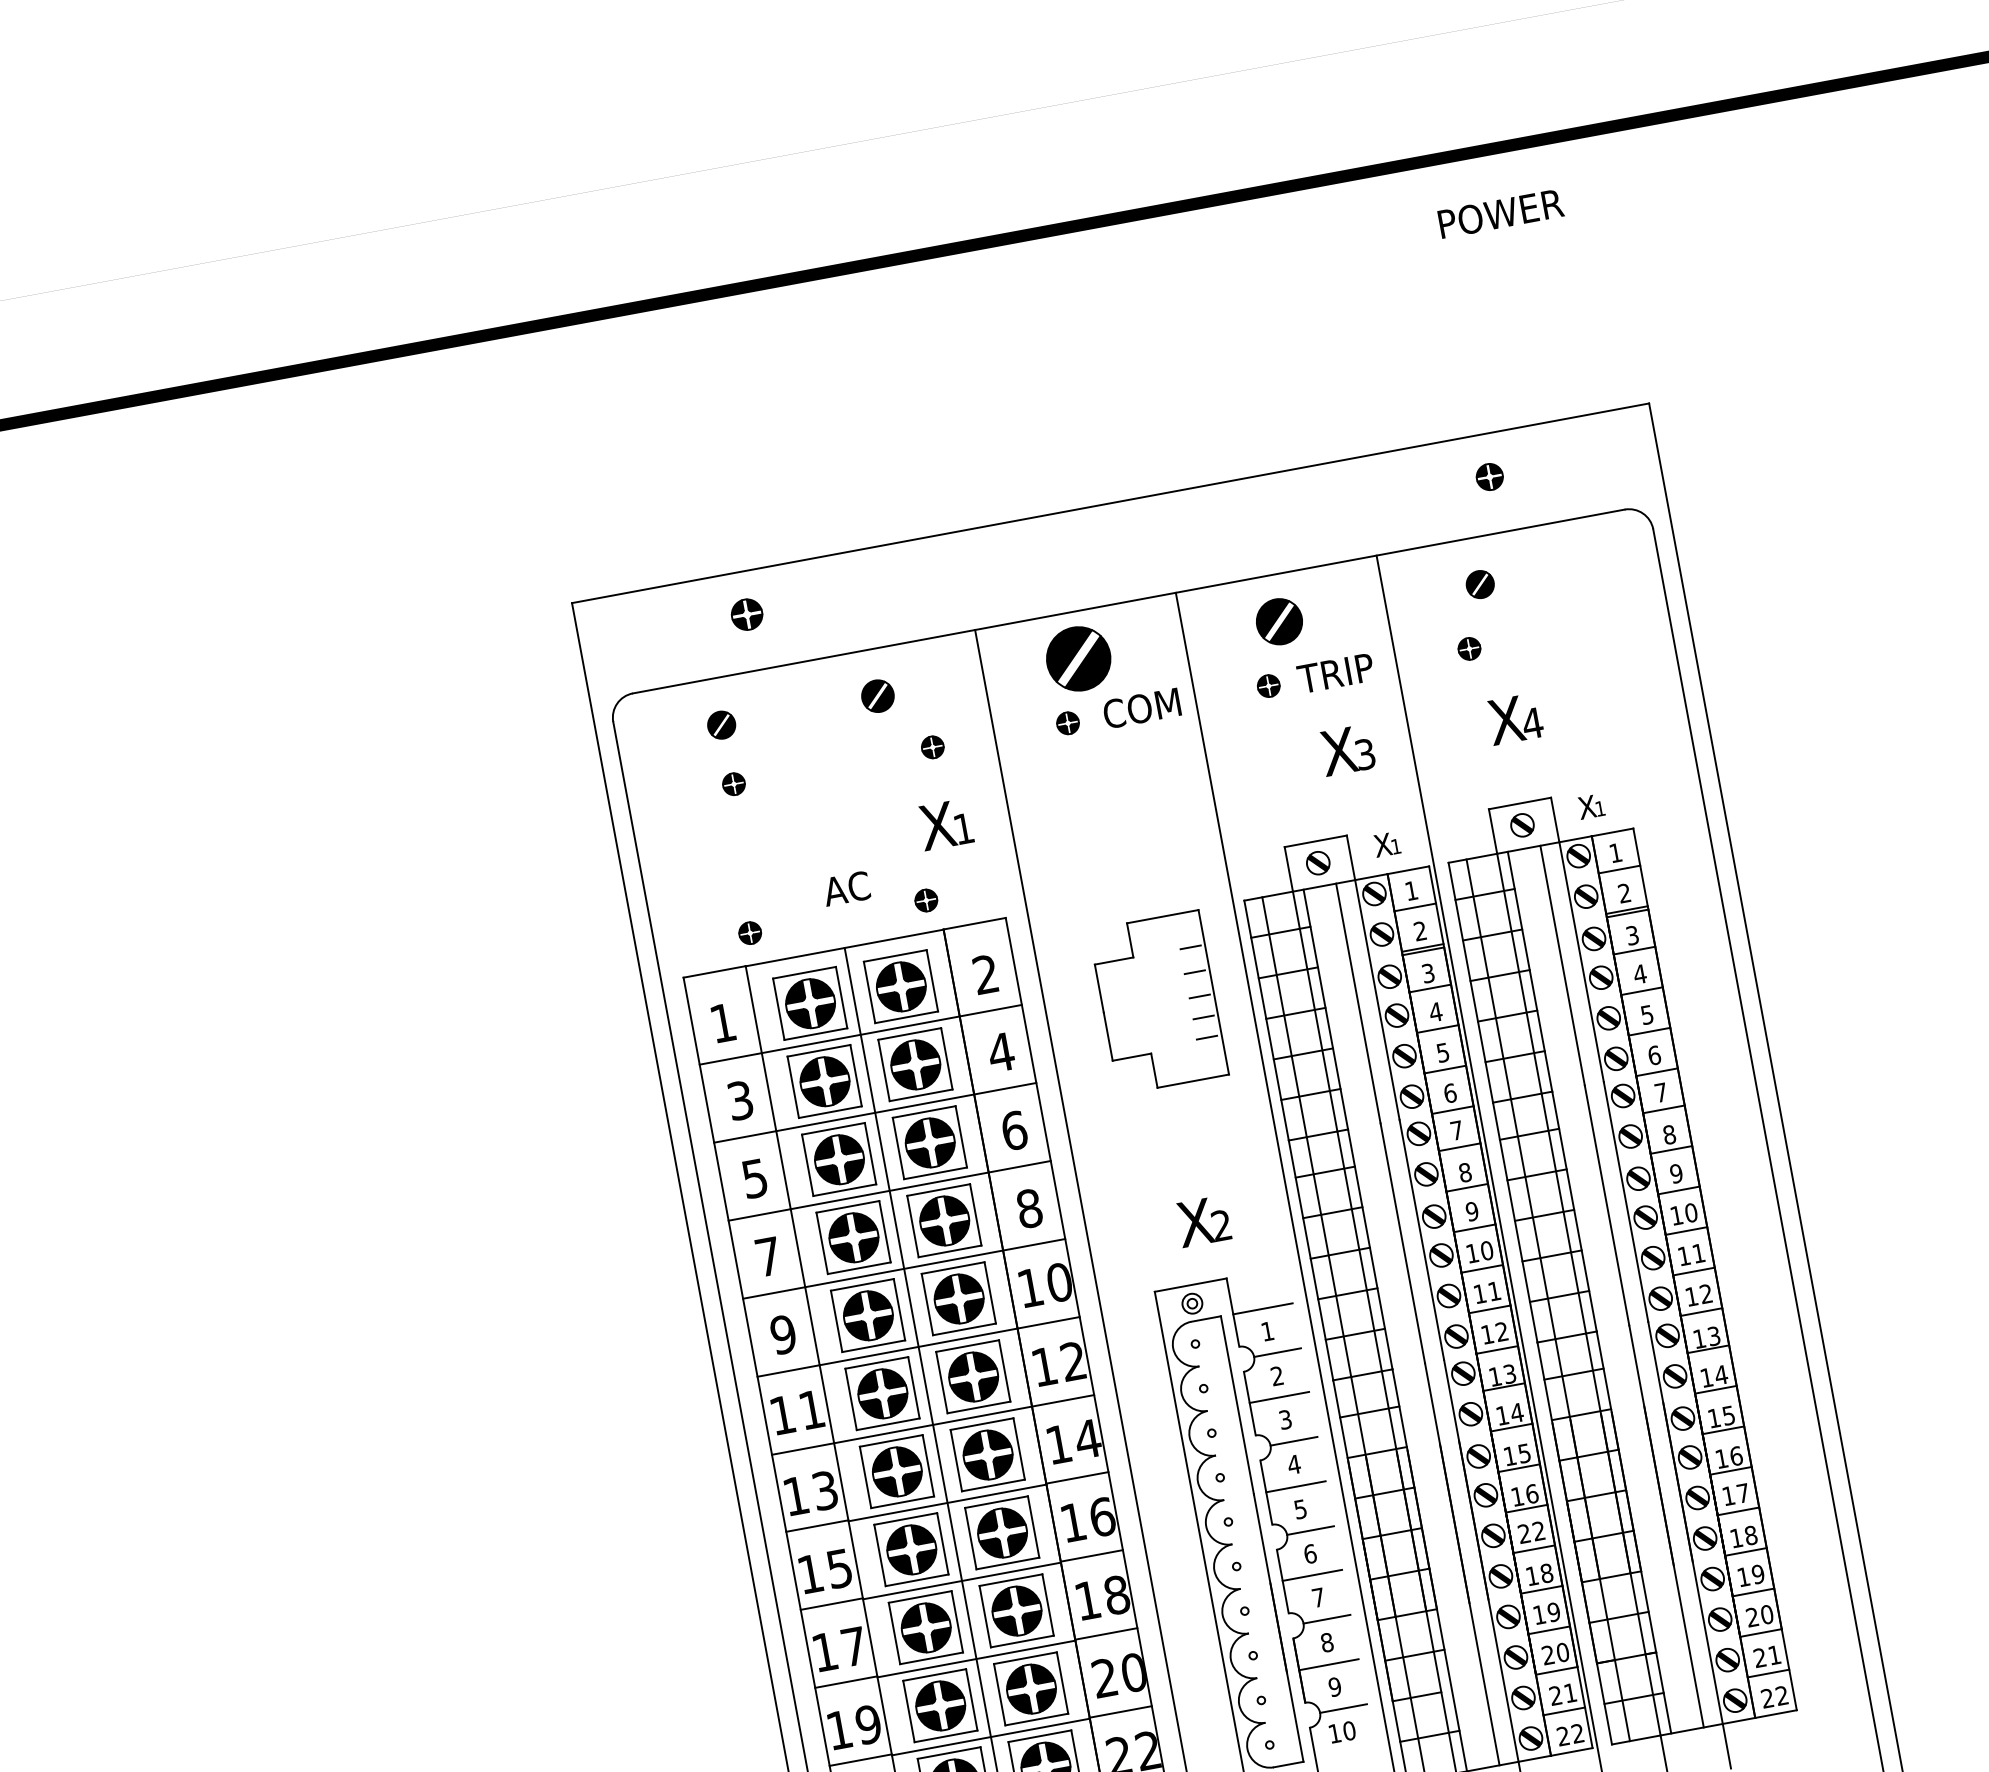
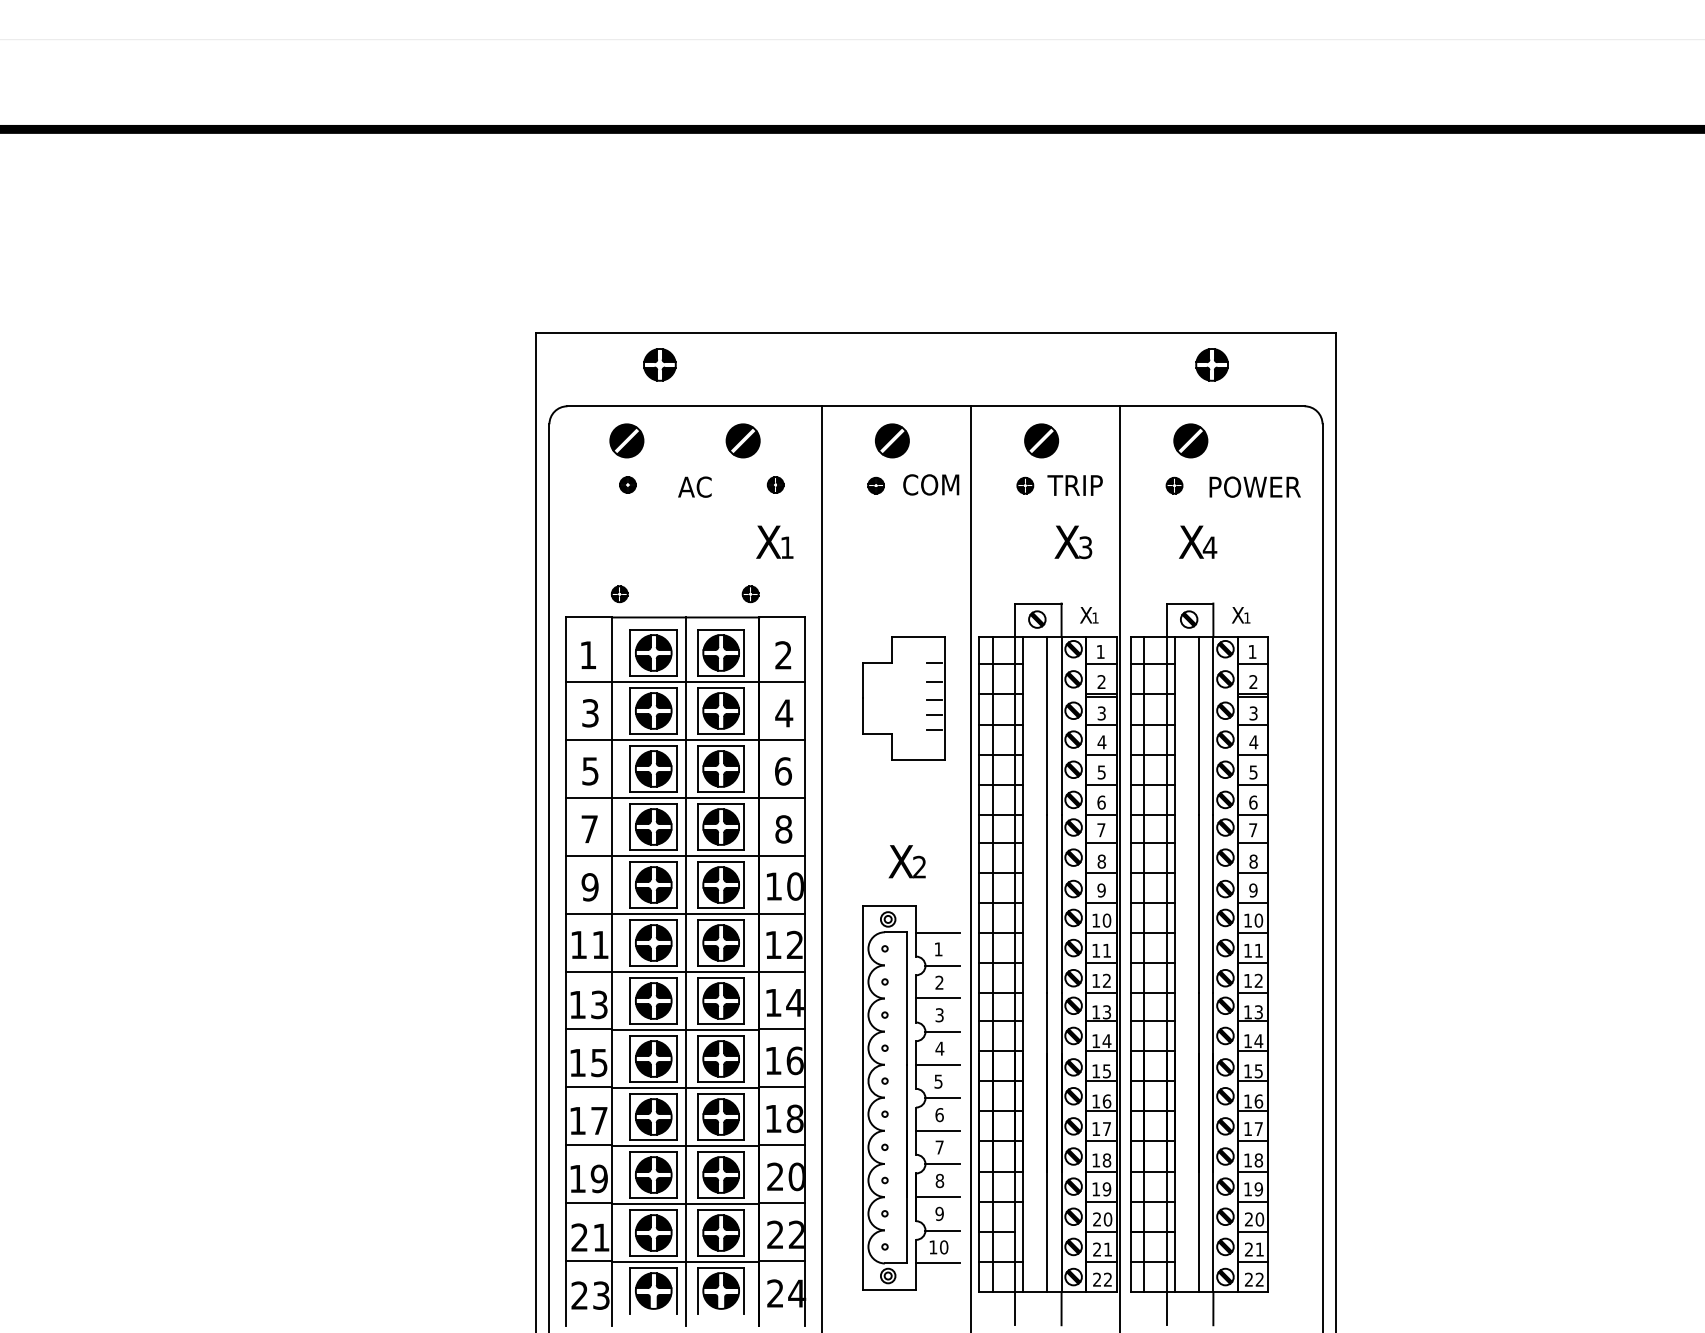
text: (1499, 212) -> (1254, 486), moved
part: (1488, 476) -> (1211, 364), size x1.67
part: (1479, 584) -> (1190, 440), size x1.67
part: (746, 614) -> (659, 364), size x1.43
part: (1078, 658) -> (892, 440), size x0.71
part: (877, 695) -> (742, 440), size x1.43
part: (720, 724) -> (626, 440), size x1.67
text: (845, 887) -> (694, 486), moved
text: (1531, 1531) -> (1101, 1128), 22 -> 17
line: (1345, 1753) -> (938, 1263), added

